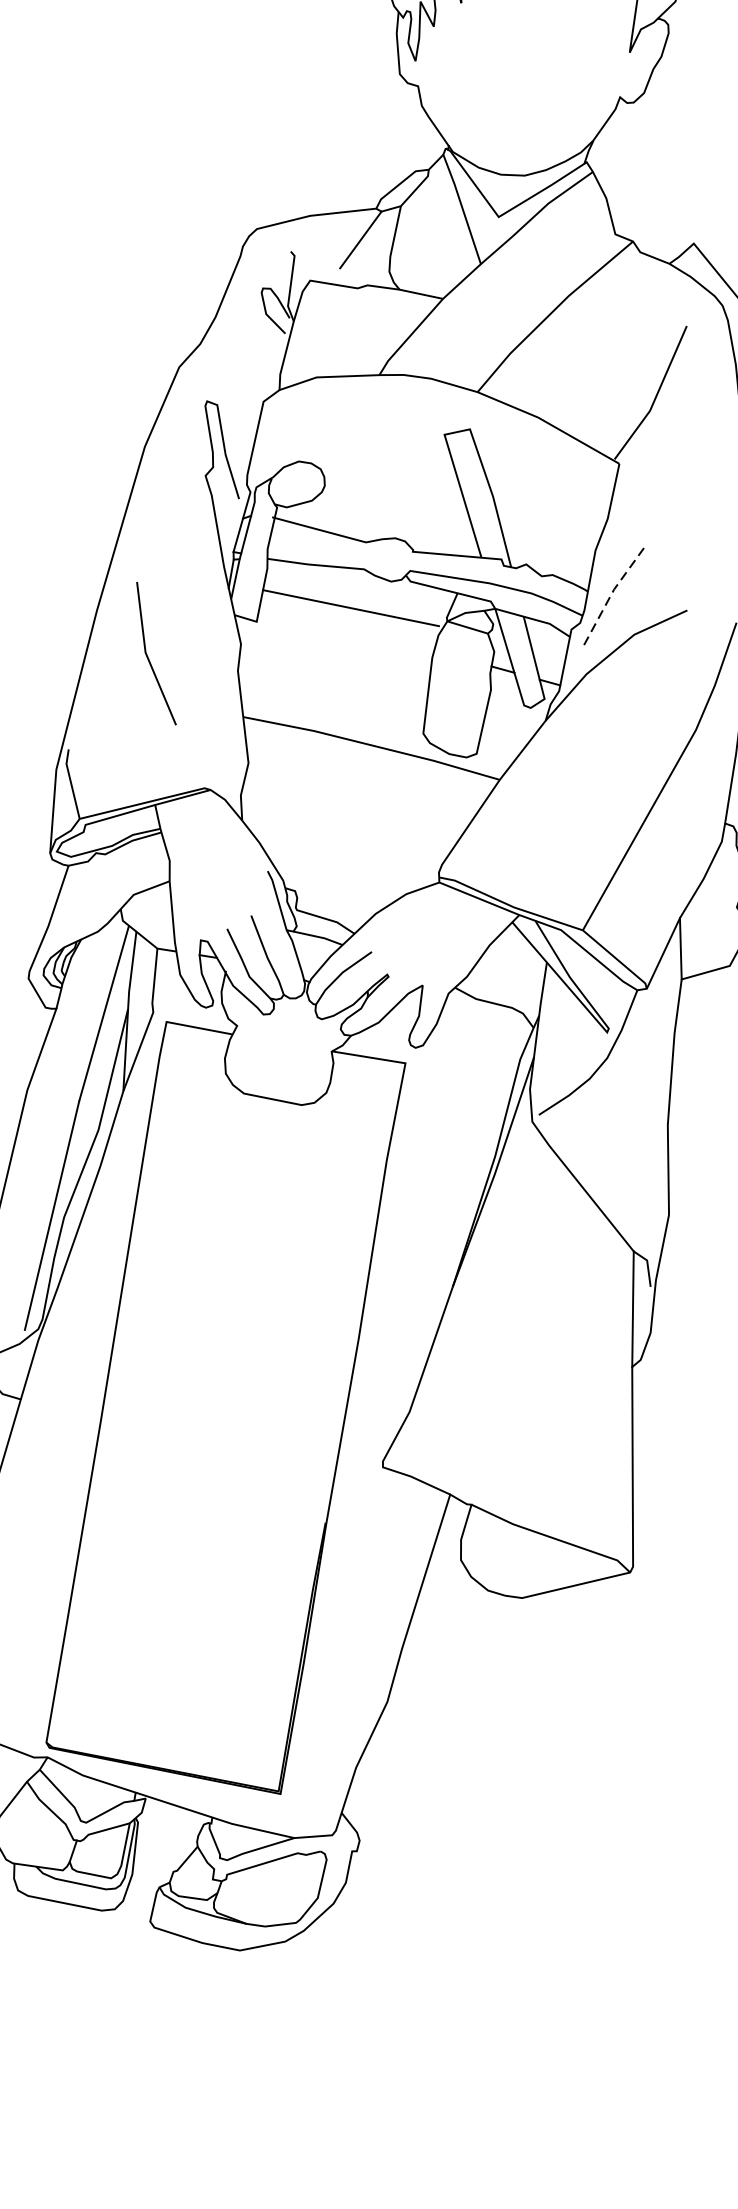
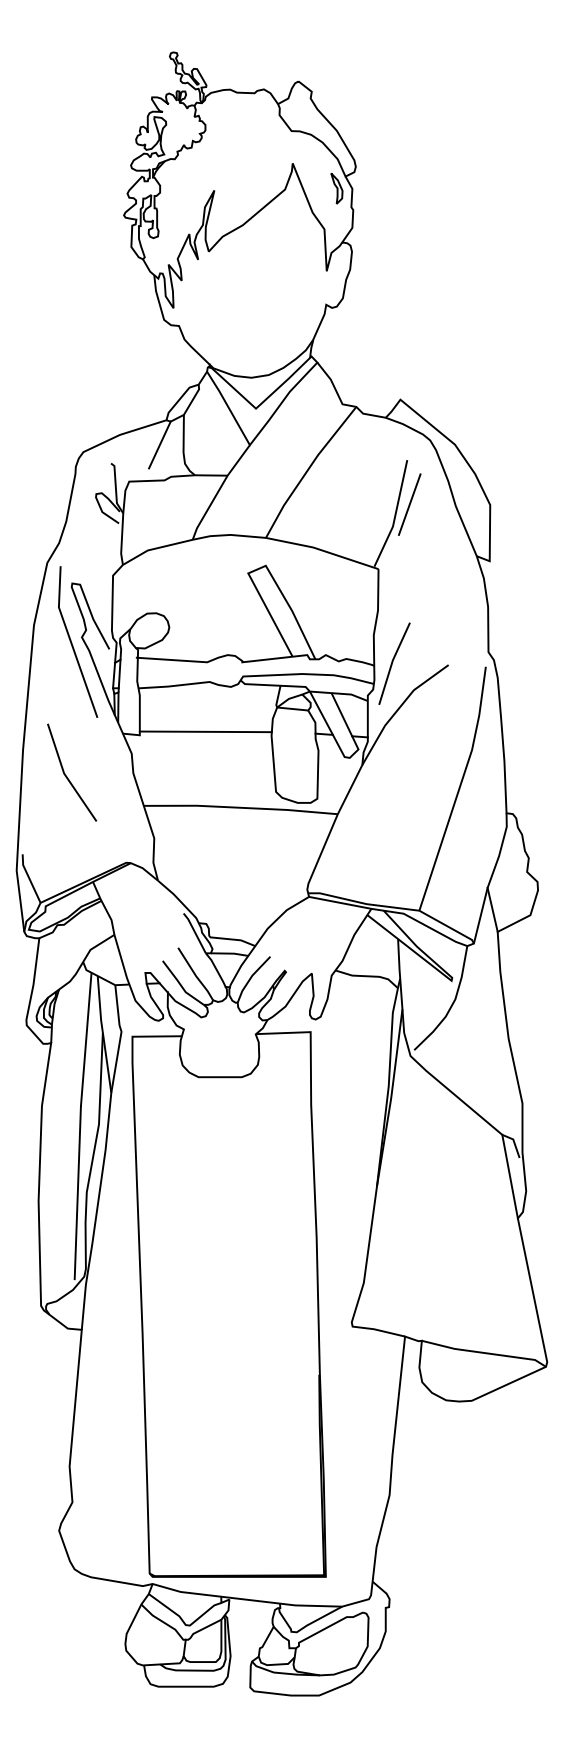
line: (677, 385) -> (409, 504), added
line: (191, 480) -> (72, 642), added
line: (613, 592) -> (392, 662), dashed -> solid
line: (350, 607) -> (205, 731), moved

